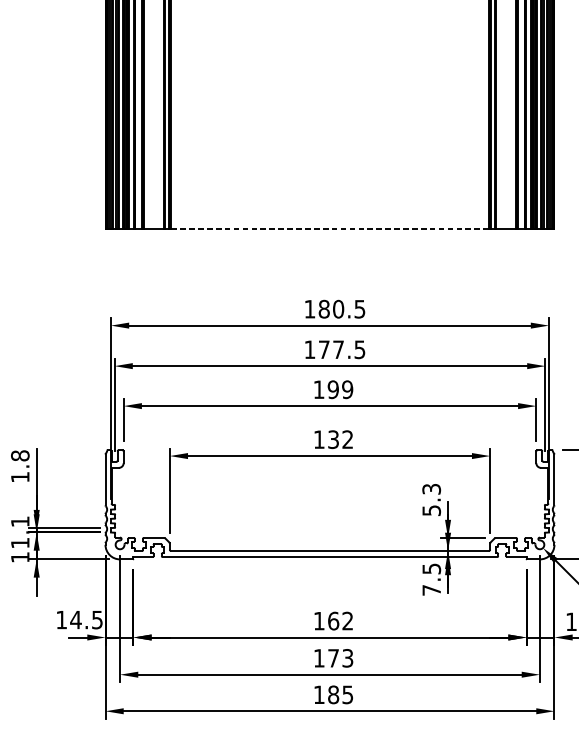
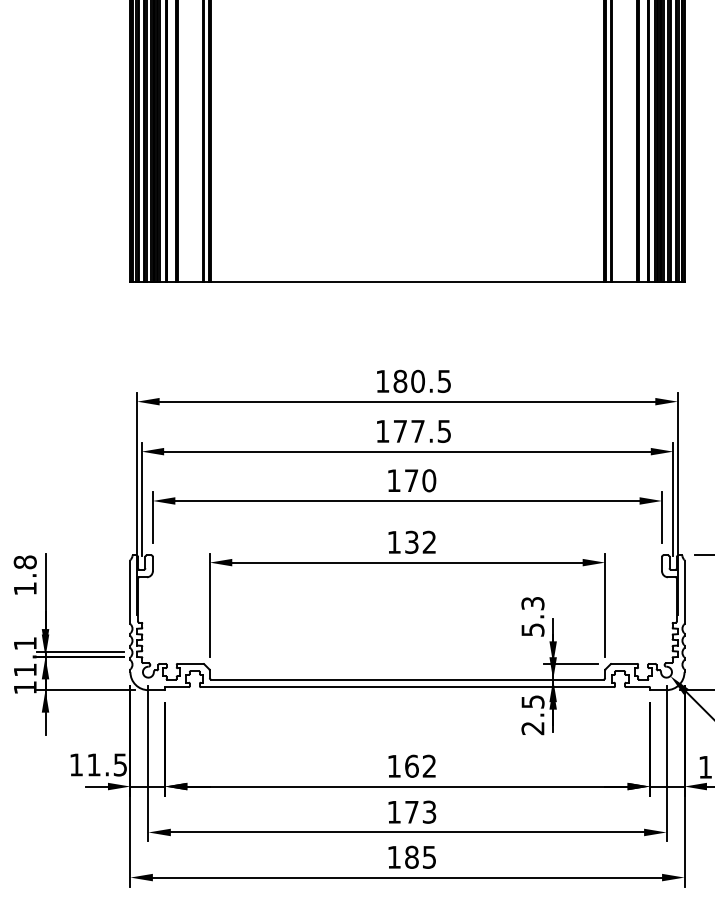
line: (329, 229) -> (406, 282), dashed -> solid
text: (340, 389) -> (420, 480), 199 -> 170
text: (431, 590) -> (532, 728), 7.5 -> 2.5
text: (75, 619) -> (93, 764), 14.5 -> 11.5

